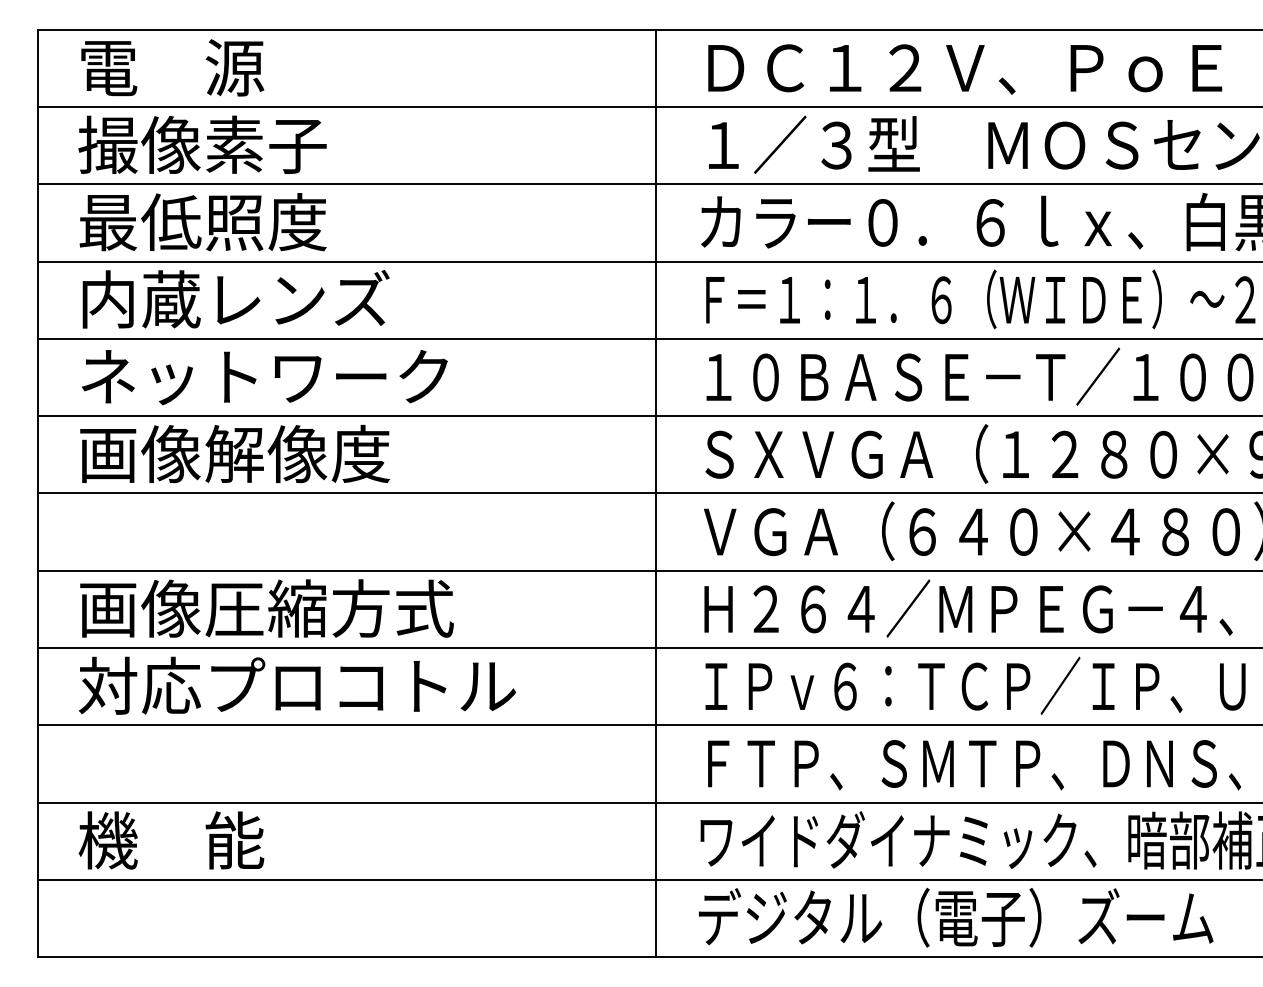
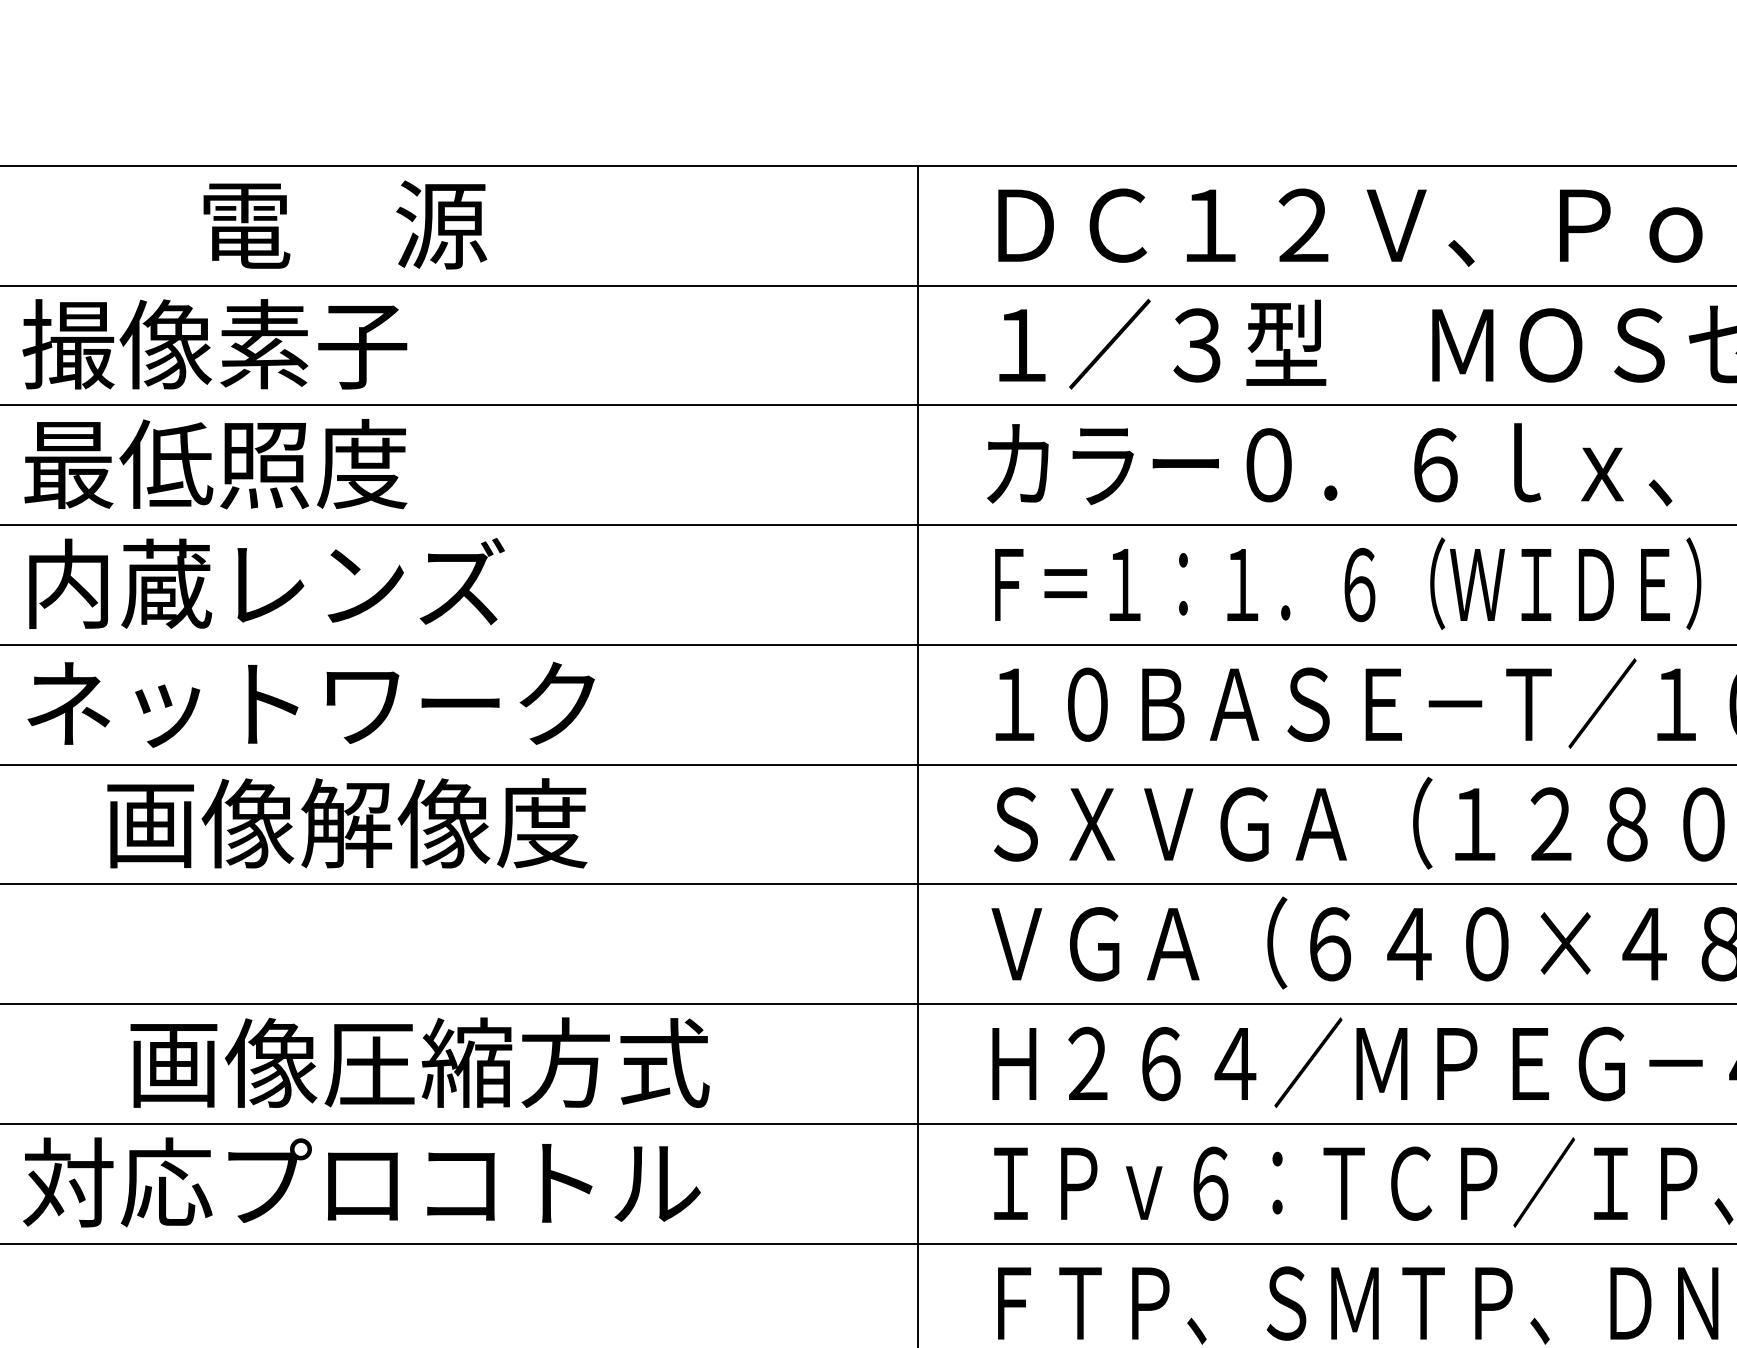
text: (172, 67) -> (344, 224), moved
text: (234, 454) -> (346, 824), moved
text: (266, 608) -> (419, 1062), moved

